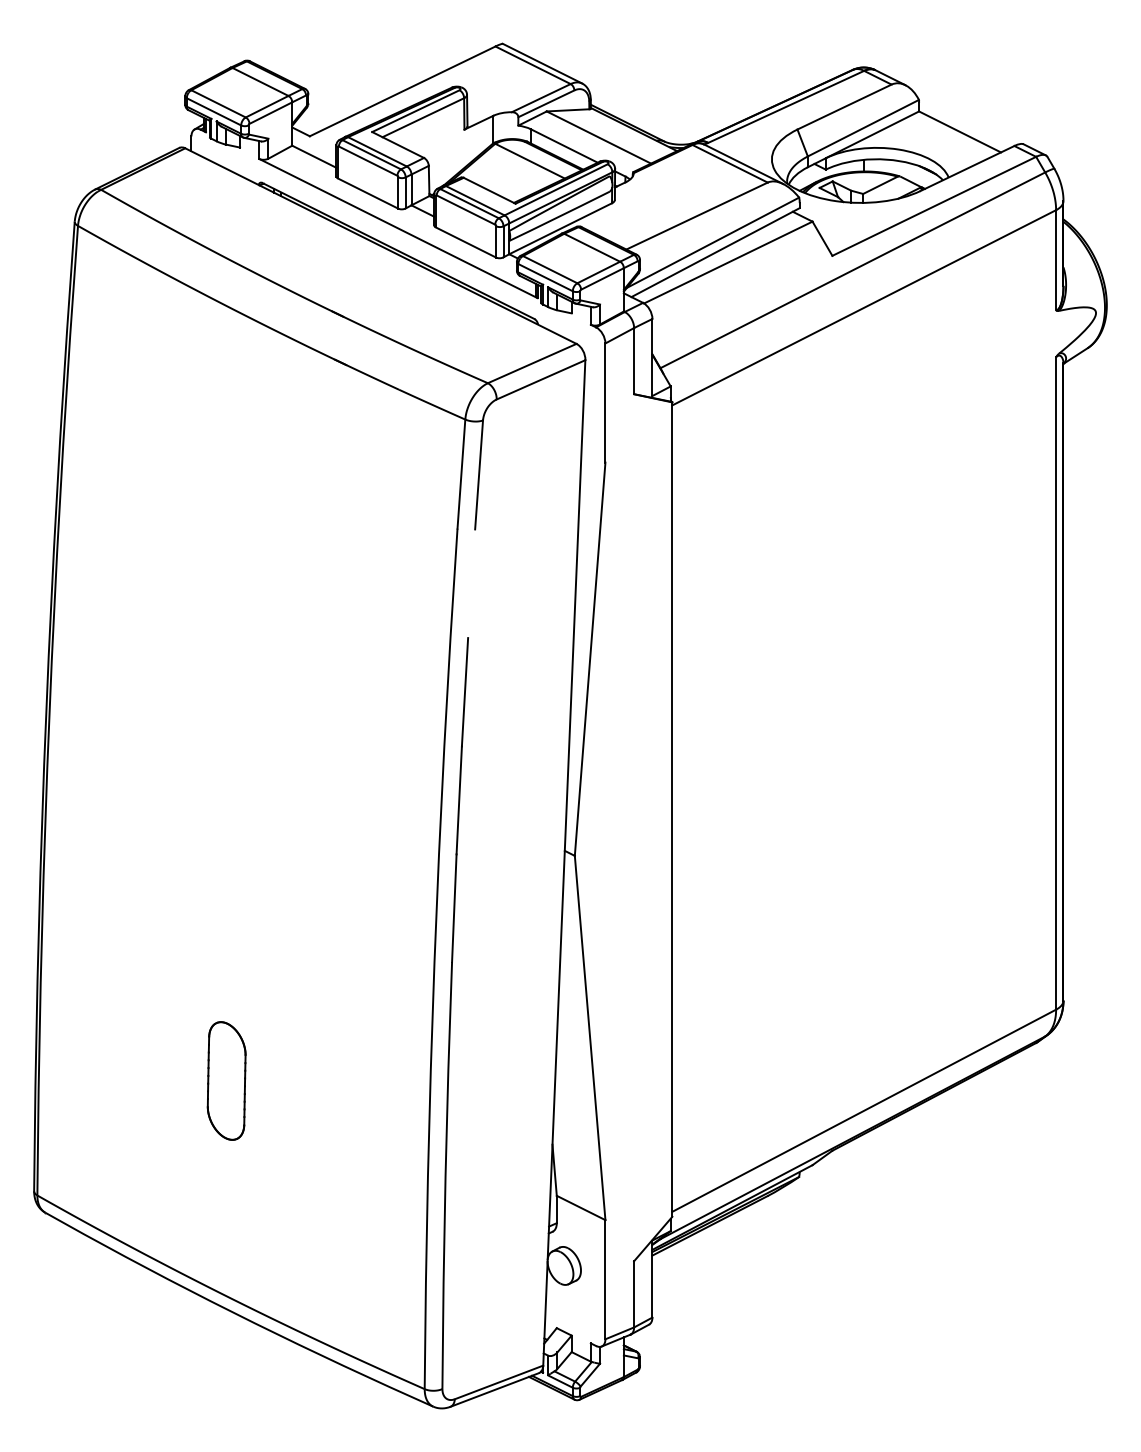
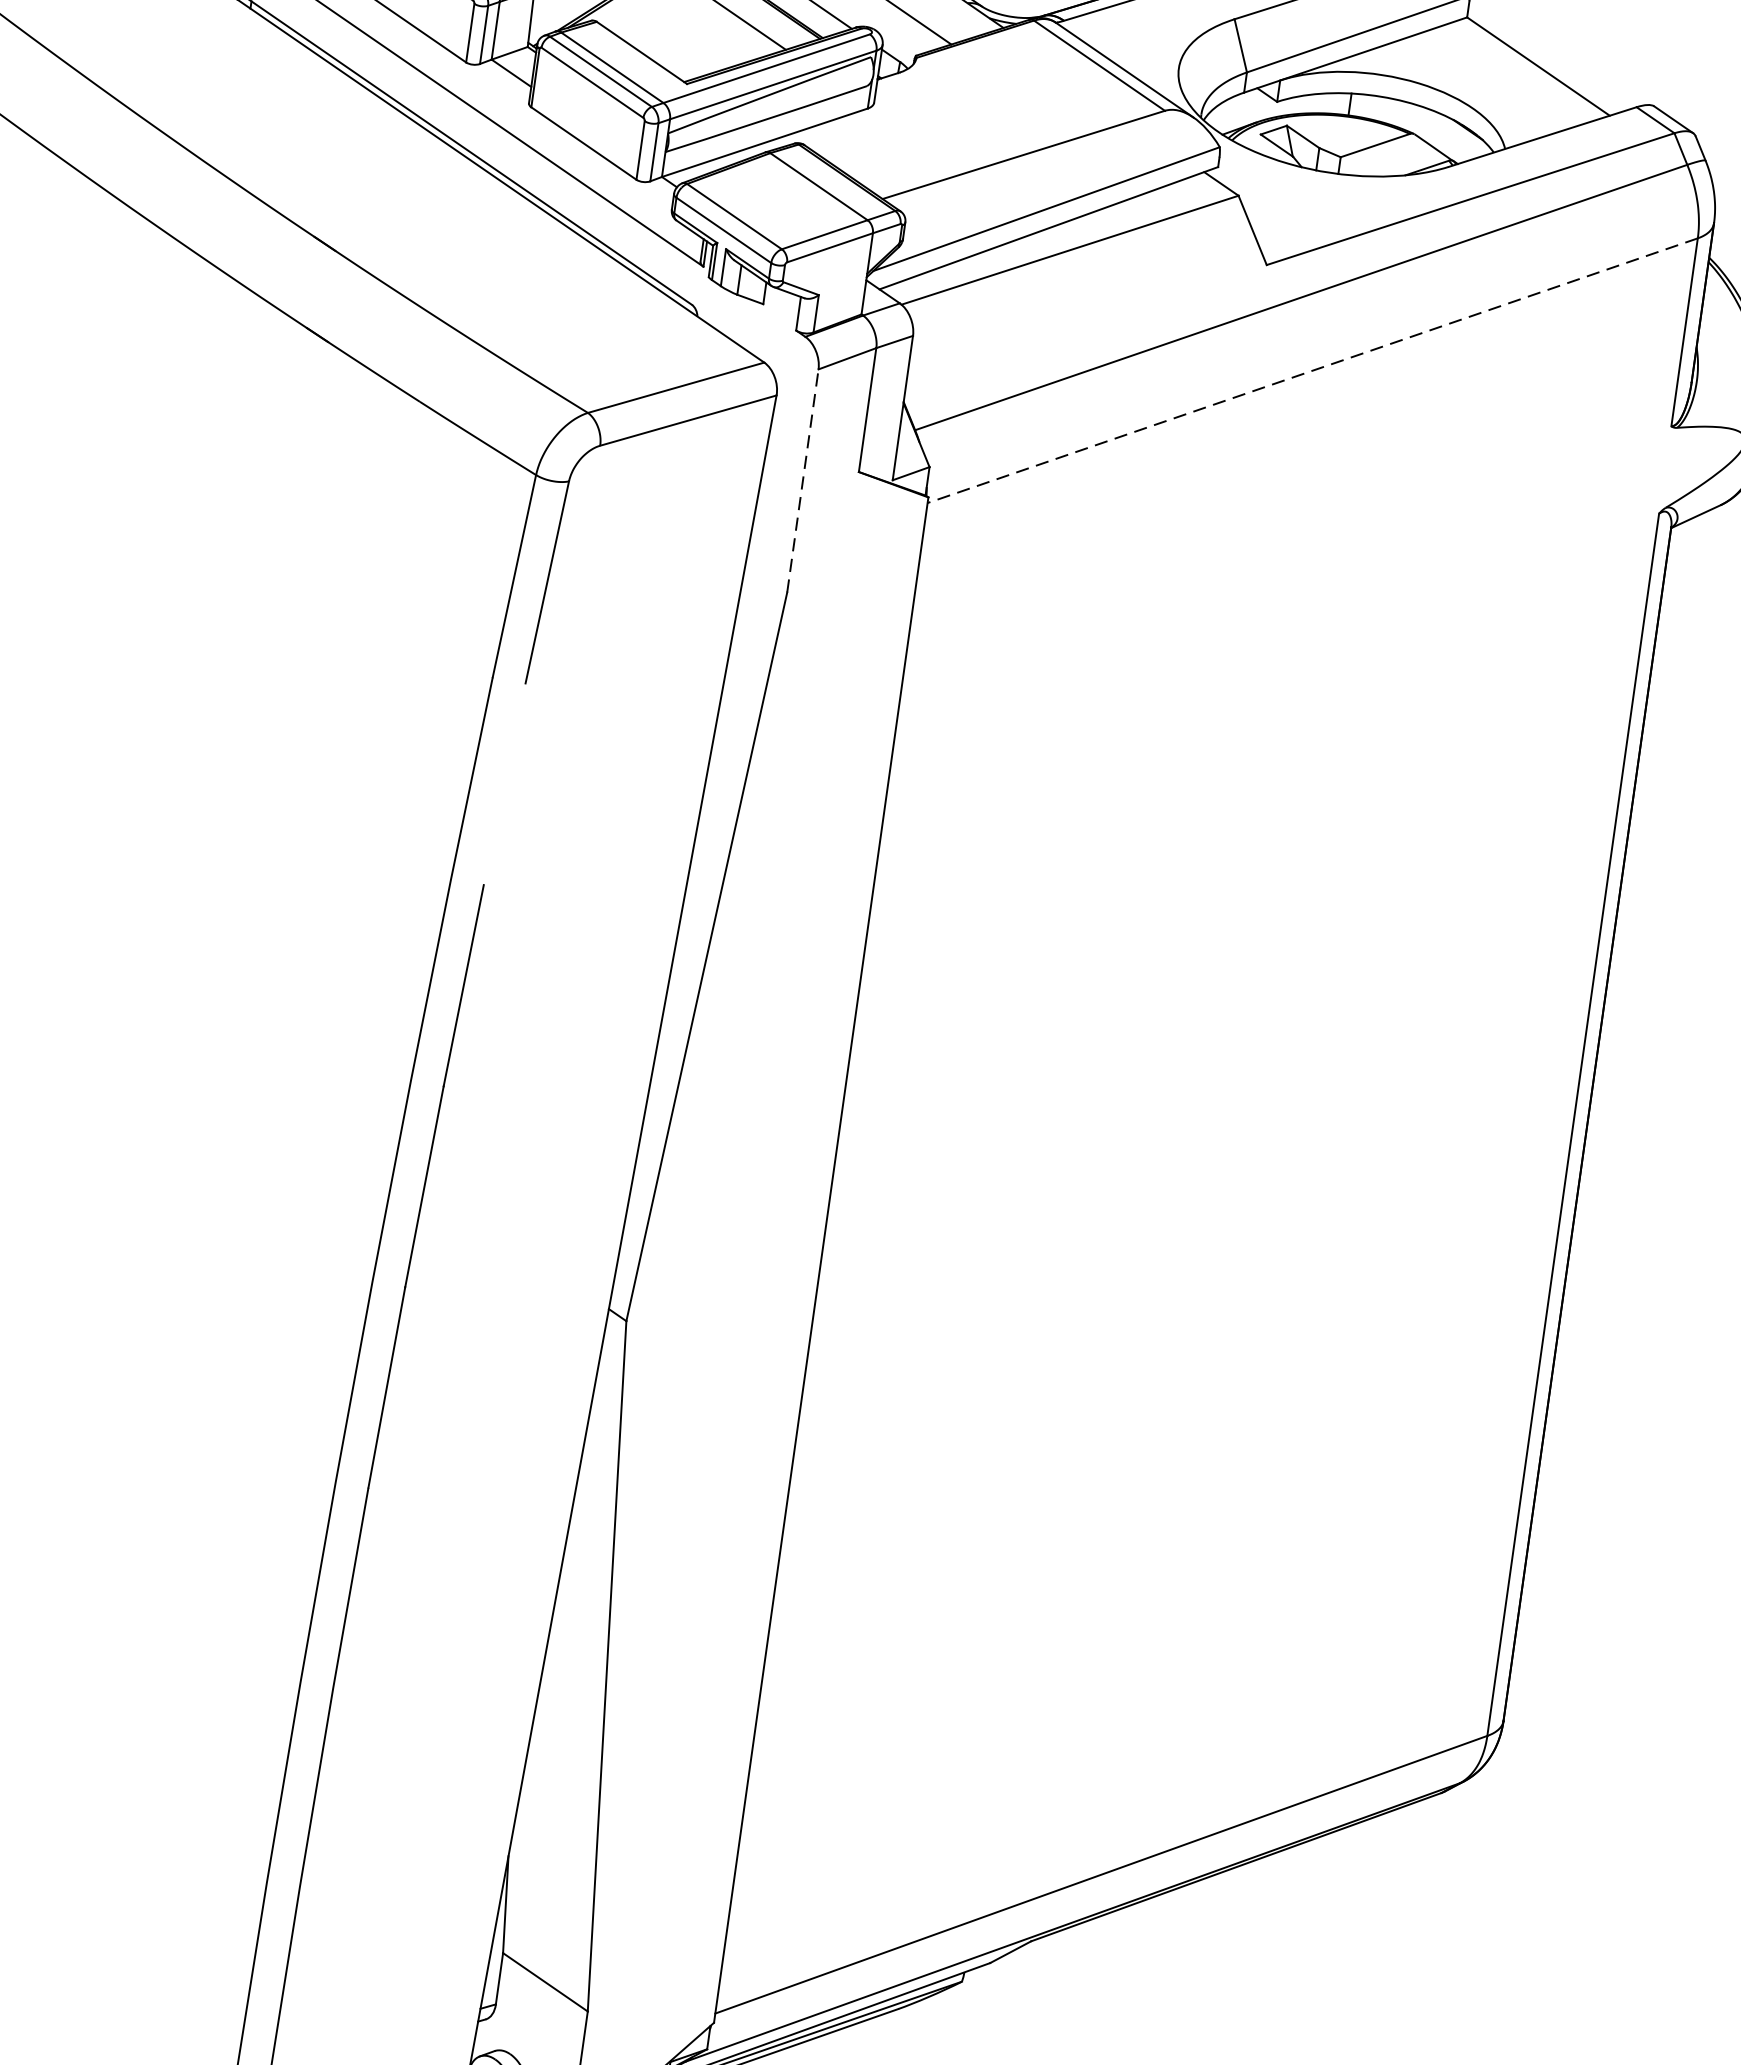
line: (863, 308) -> (1311, 371), solid -> dashed
line: (605, 403) -> (802, 481), solid -> dashed

